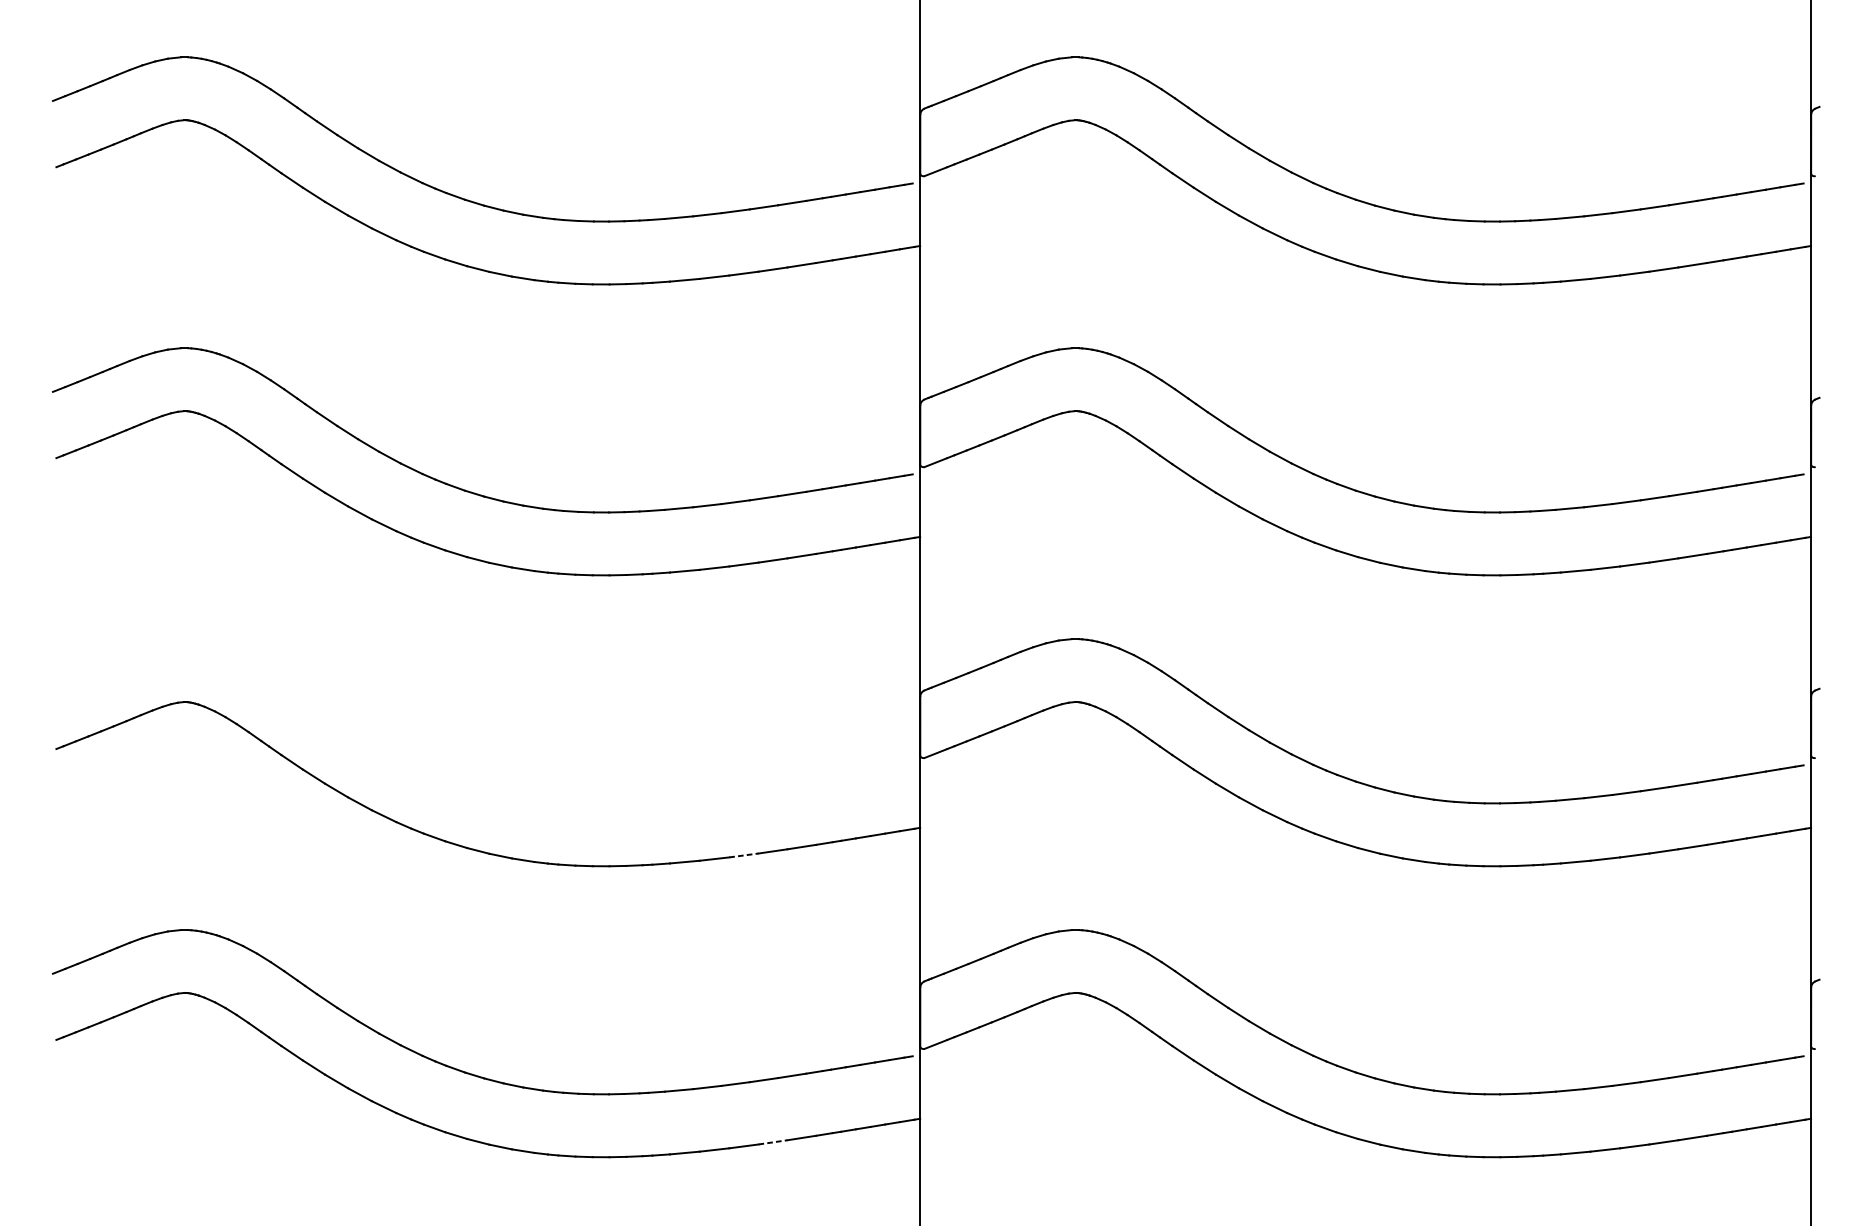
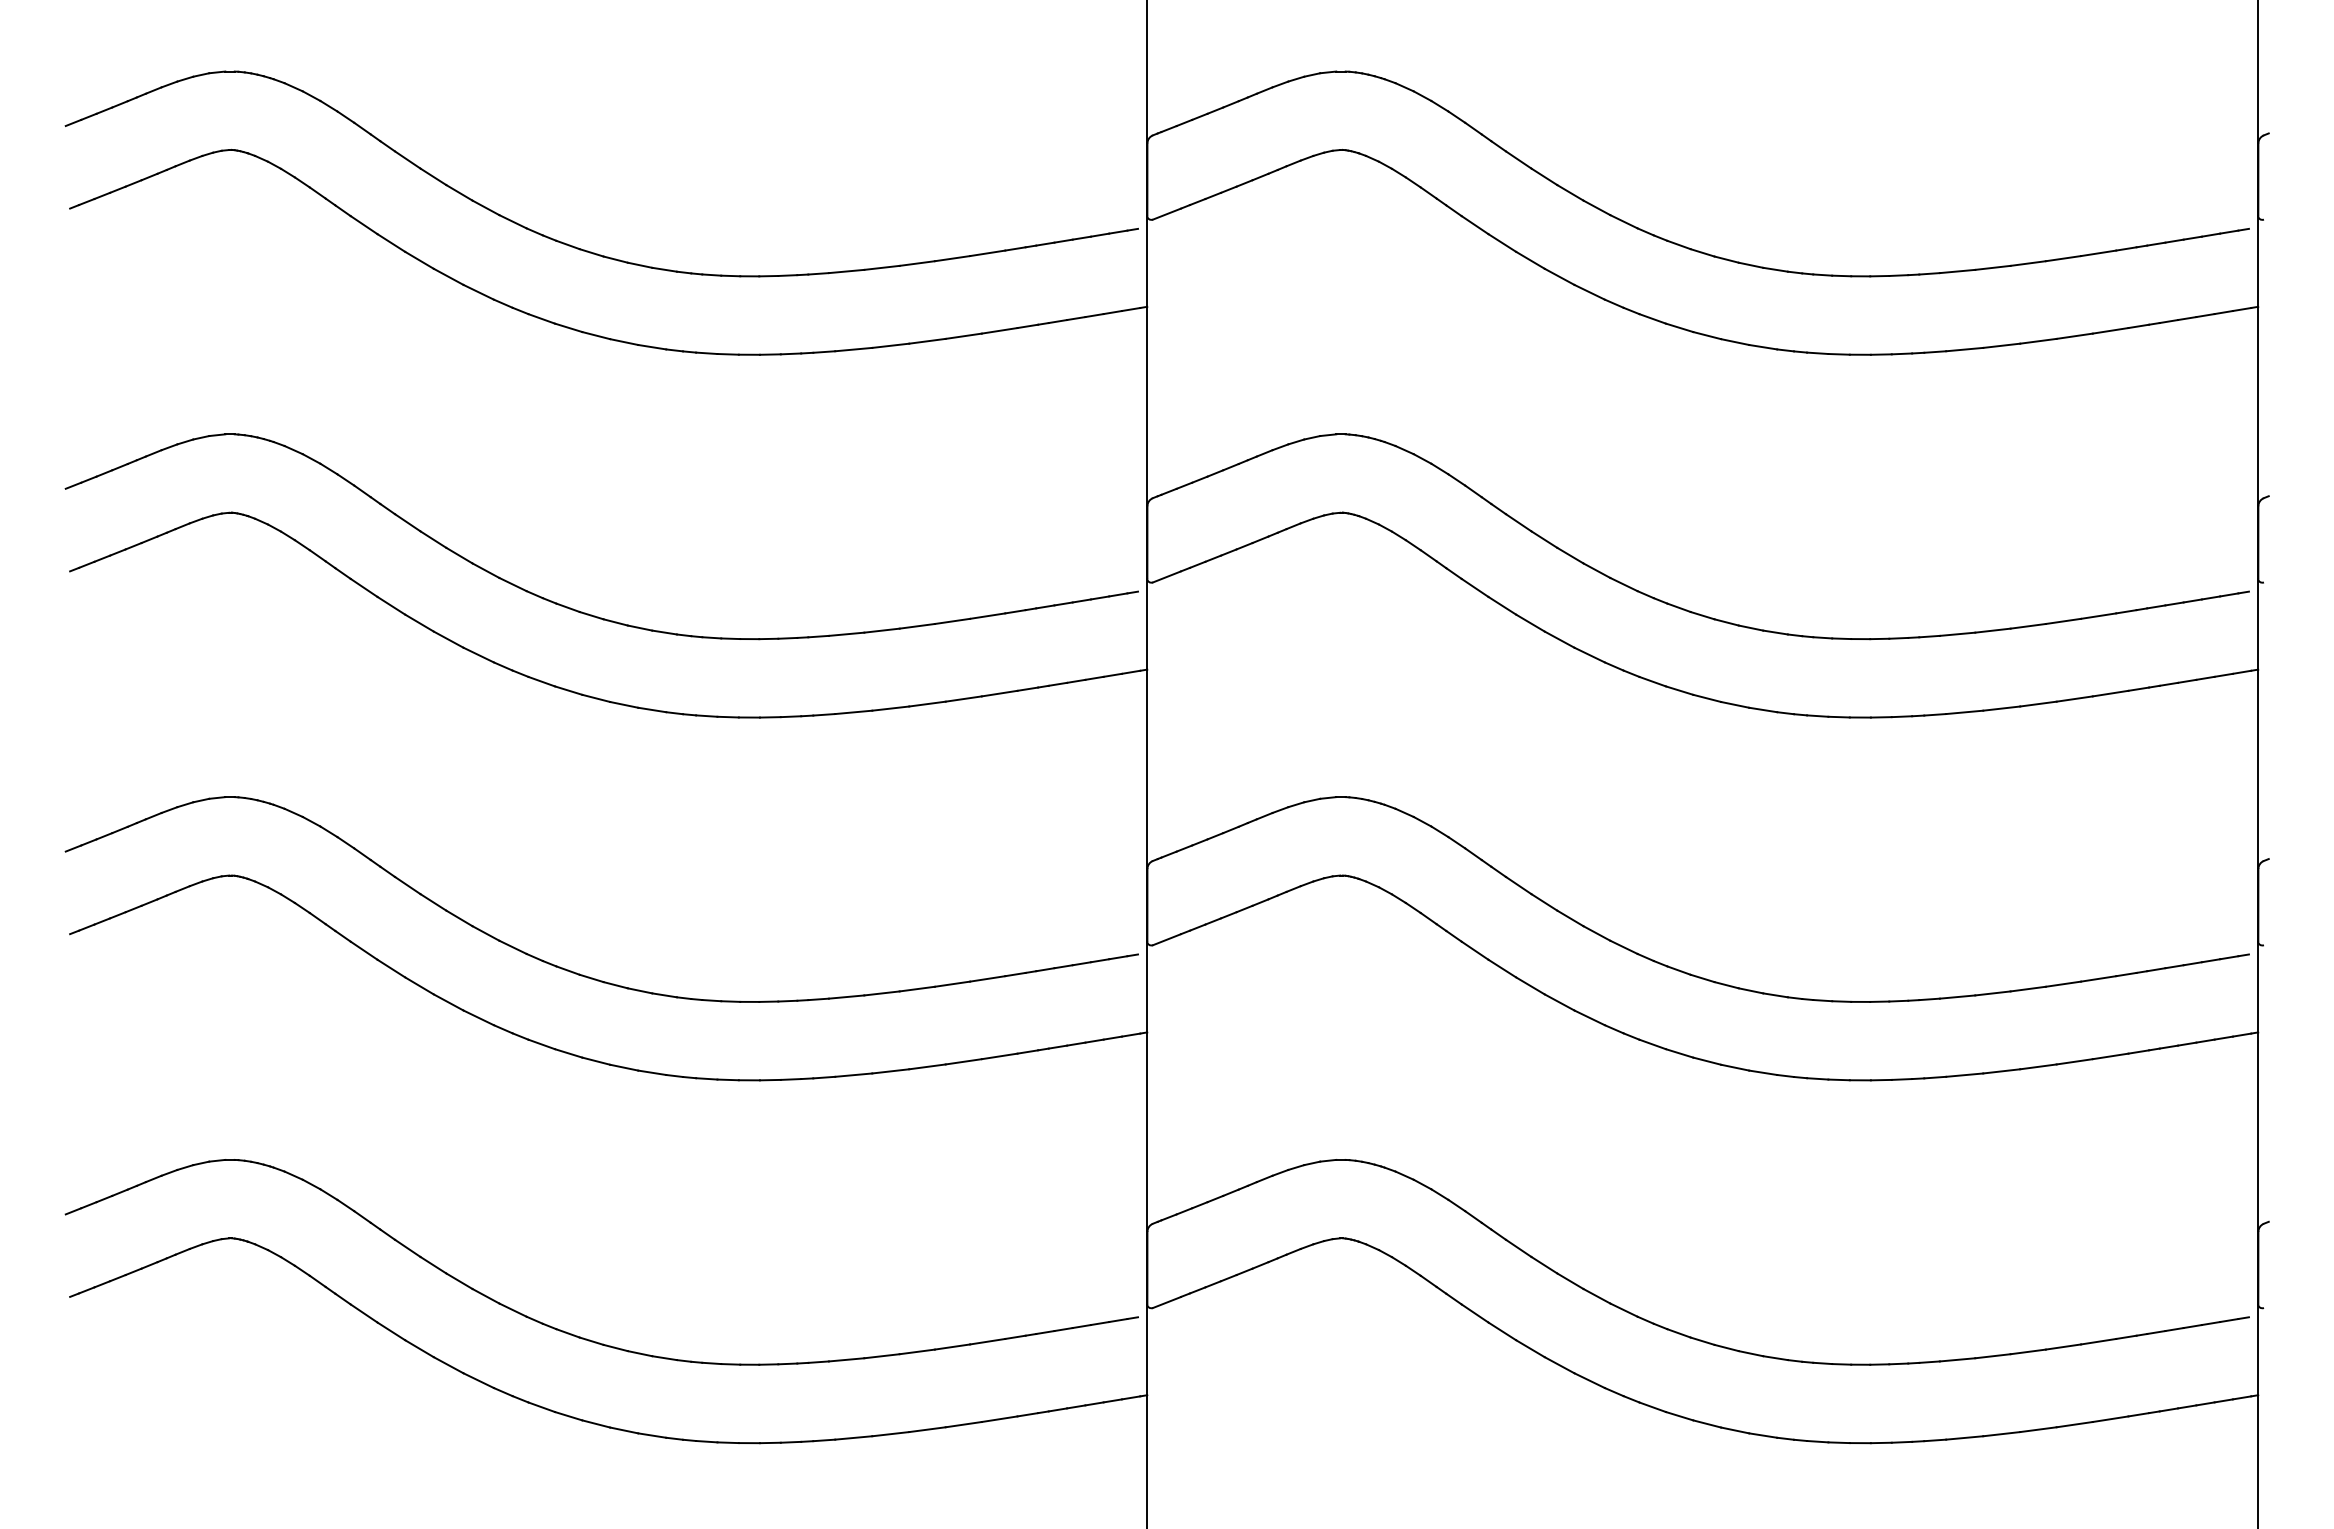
part: (460, 778) -> (574, 971), added
line: (743, 855) -> (927, 1066), dashed -> solid
line: (773, 1142) -> (964, 1424), dashed -> solid

